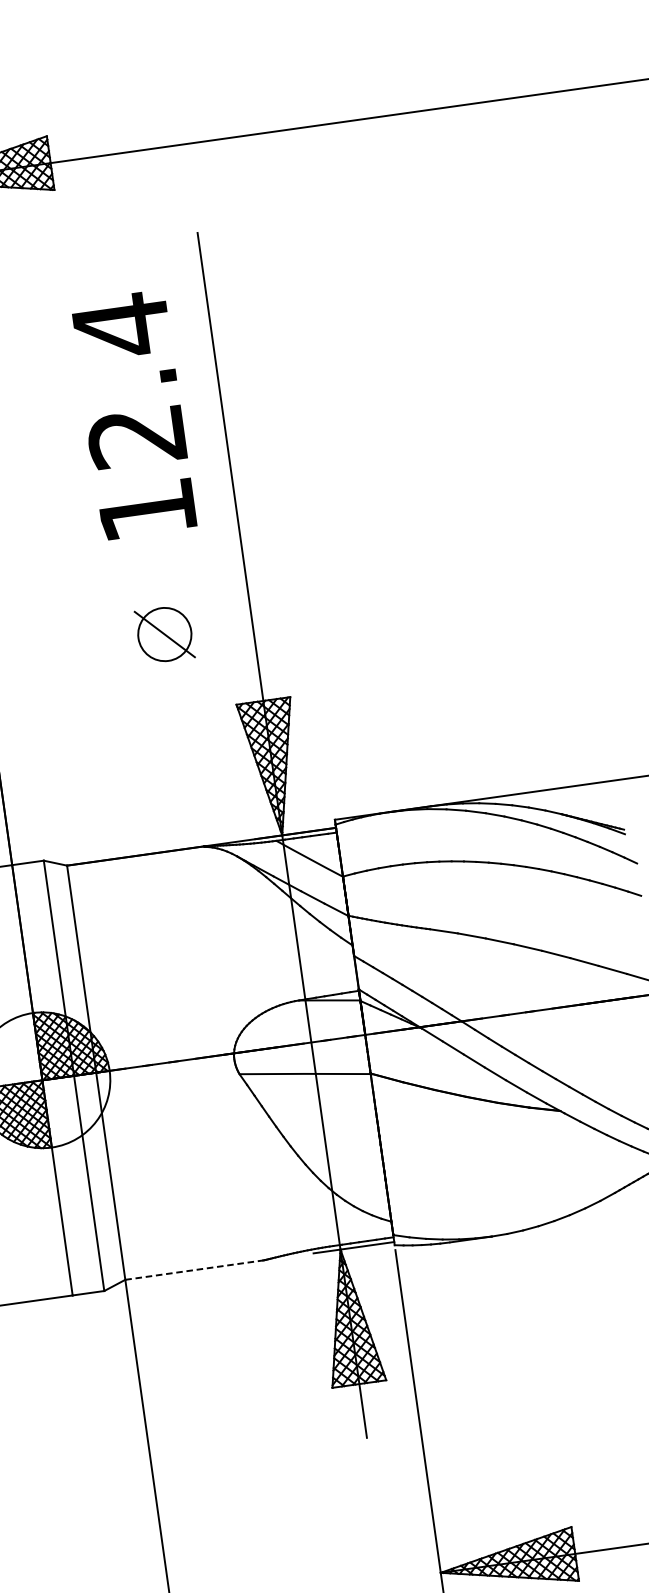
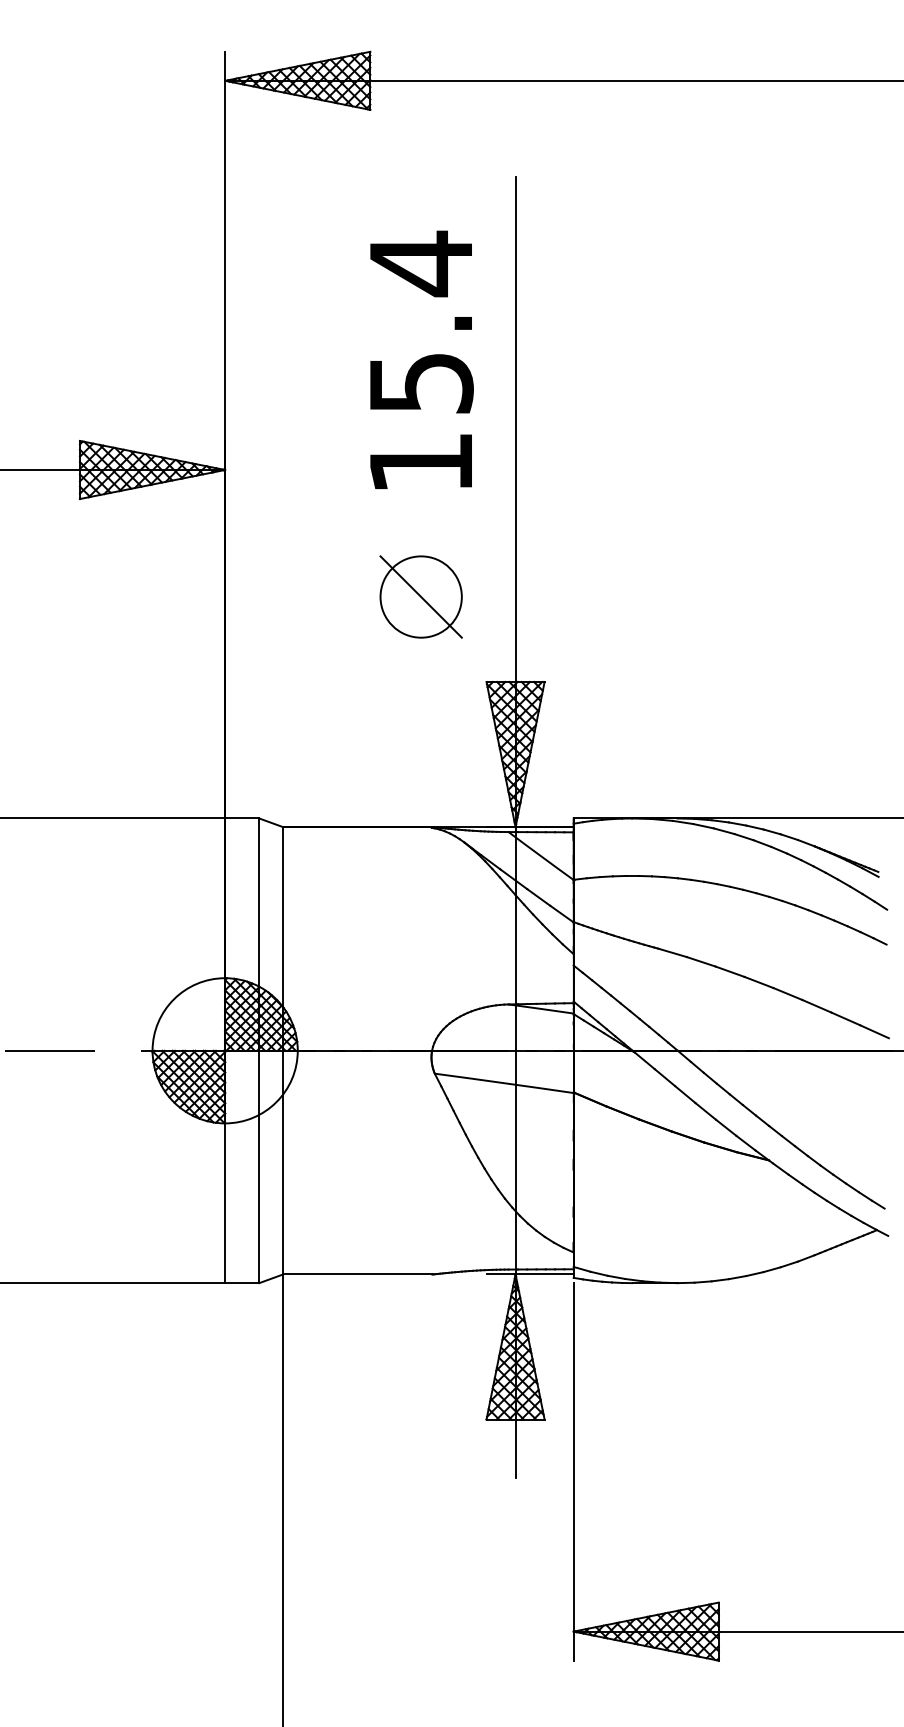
text: (136, 436) -> (420, 383), 12.4 -> 15.4
part: (164, 634) -> (420, 596), size x1.43
line: (195, 1270) -> (358, 1274), dashed -> solid

